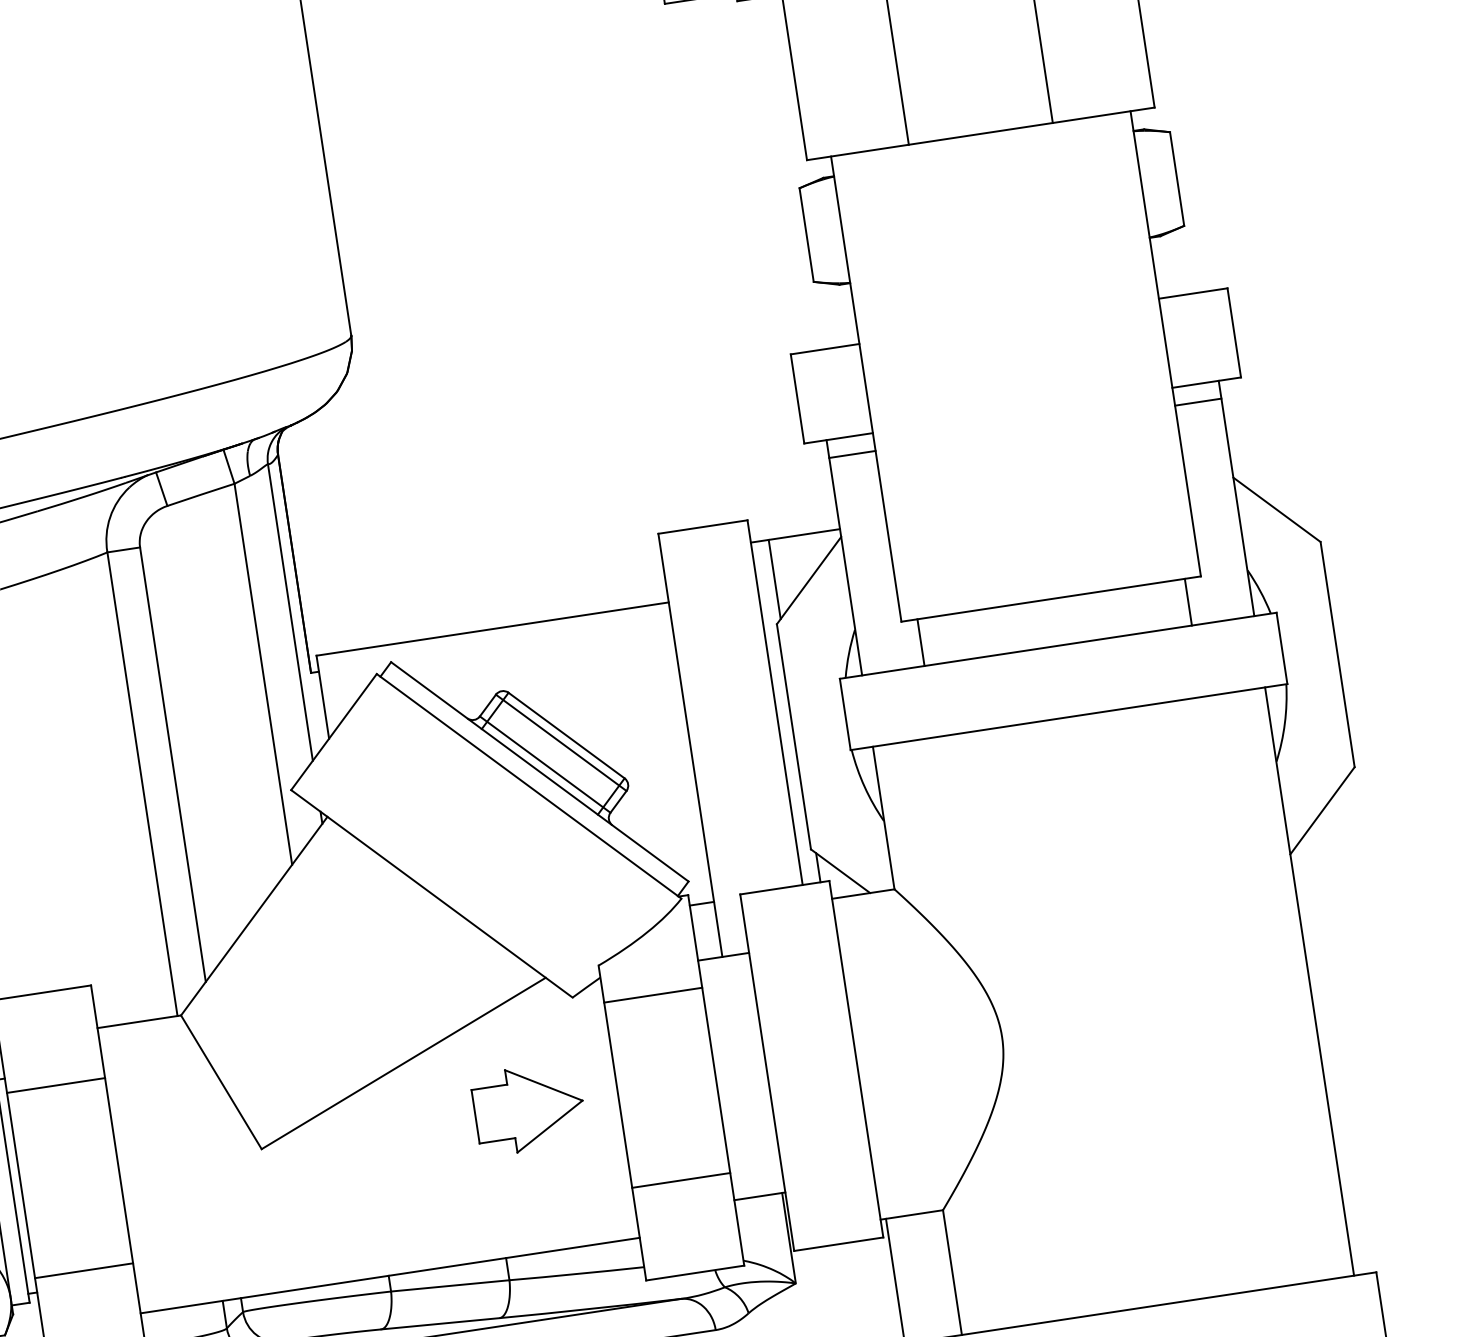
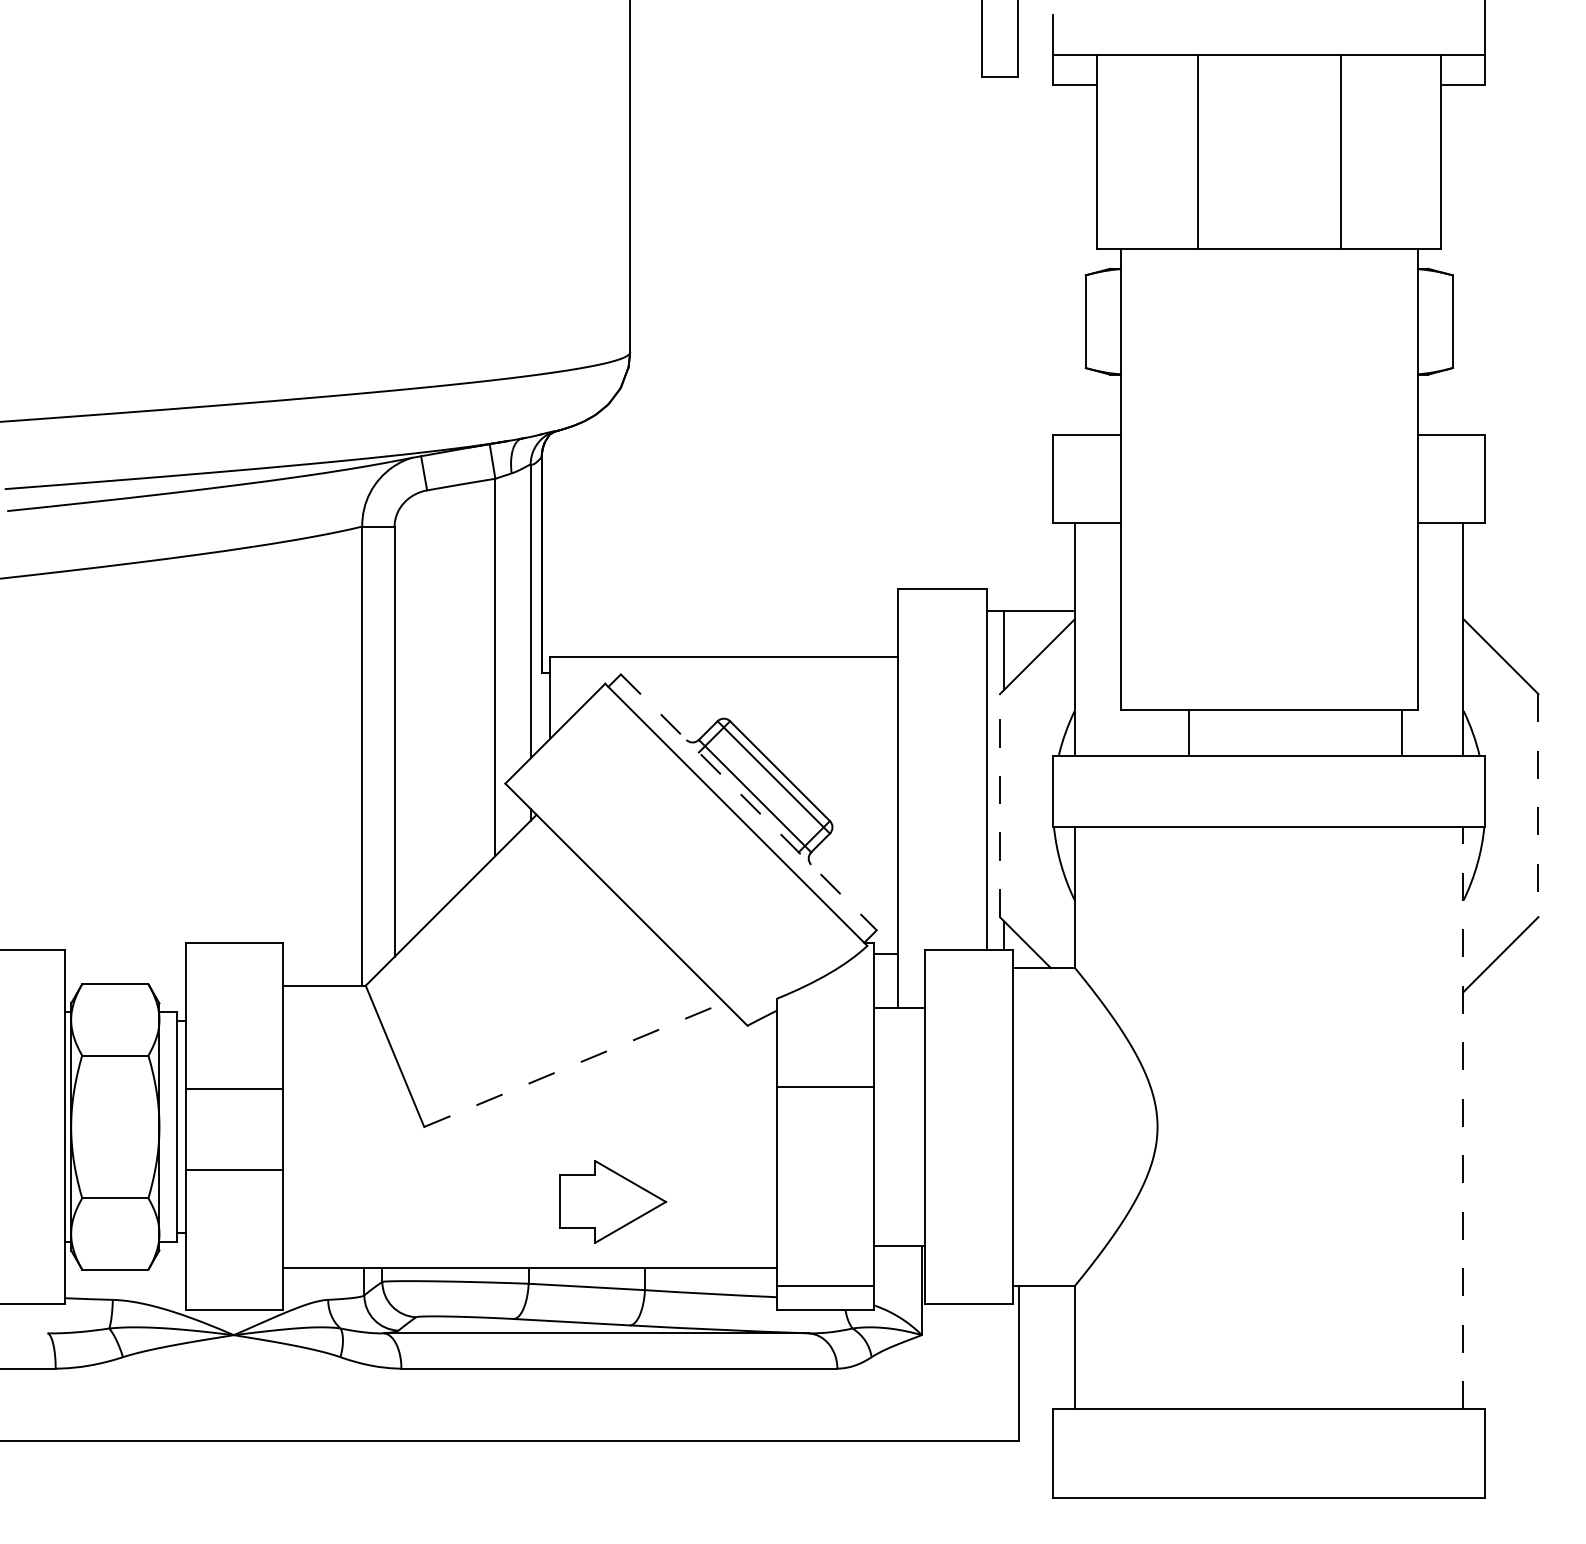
line: (1198, 401) -> (1440, 540), removed
line: (851, 454) -> (1097, 540), removed
line: (920, 642) -> (1188, 732), moved
line: (1337, 654) -> (1538, 805), solid -> dashed
line: (793, 736) -> (999, 805), solid -> dashed
line: (539, 772) -> (748, 802), solid -> dashed
line: (1309, 980) -> (1463, 1117), solid -> dashed
line: (652, 995) -> (825, 1087), moved
line: (403, 1063) -> (574, 1064), solid -> dashed
line: (56, 1085) -> (234, 1089), moved
part: (529, 1108) -> (613, 1201), moved
line: (680, 1180) -> (825, 1285), moved
line: (84, 1270) -> (234, 1169), moved

